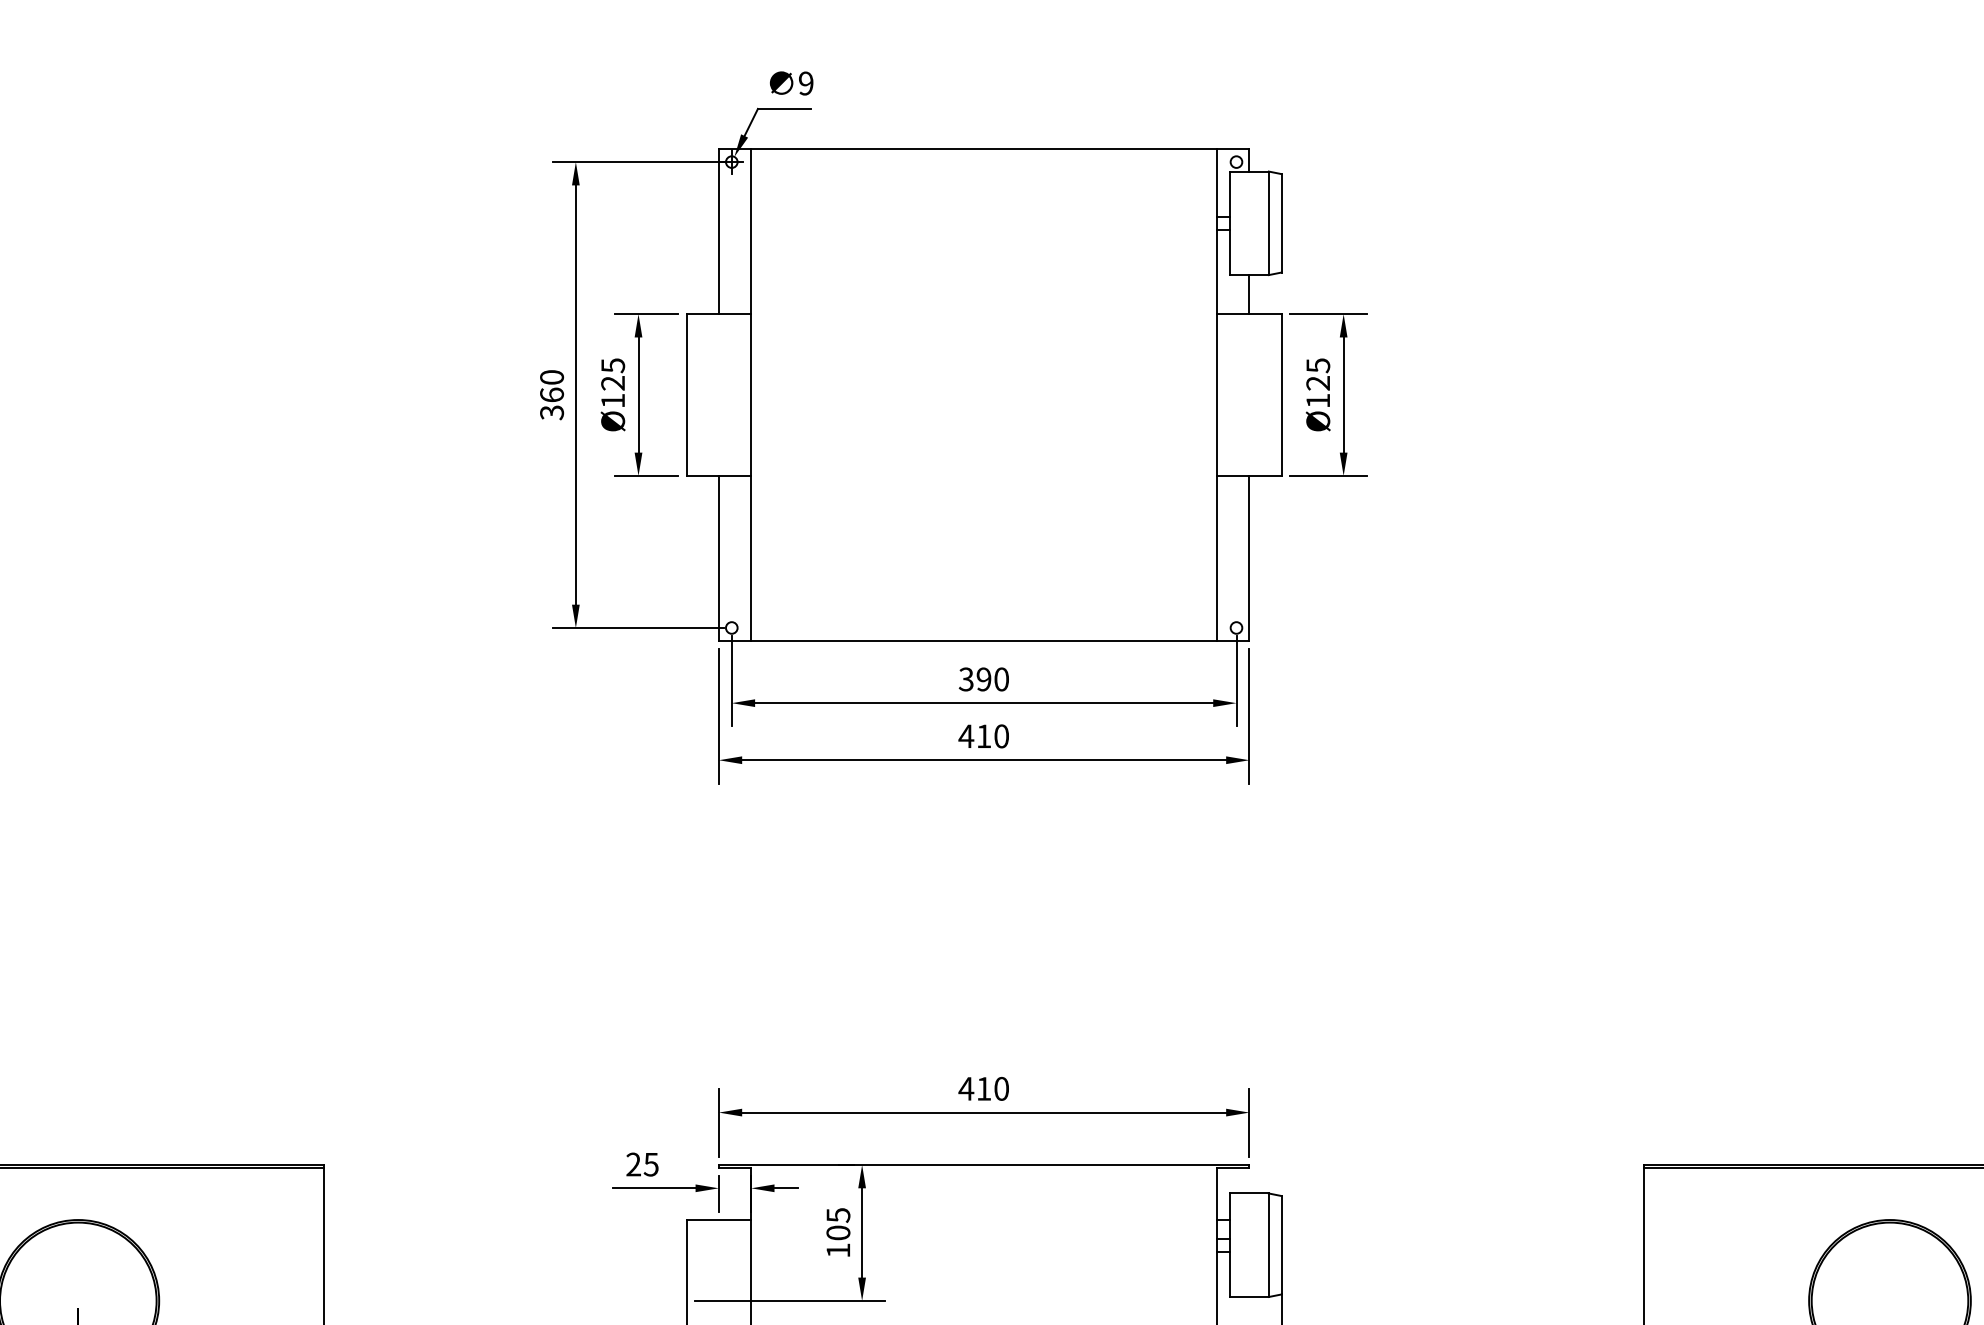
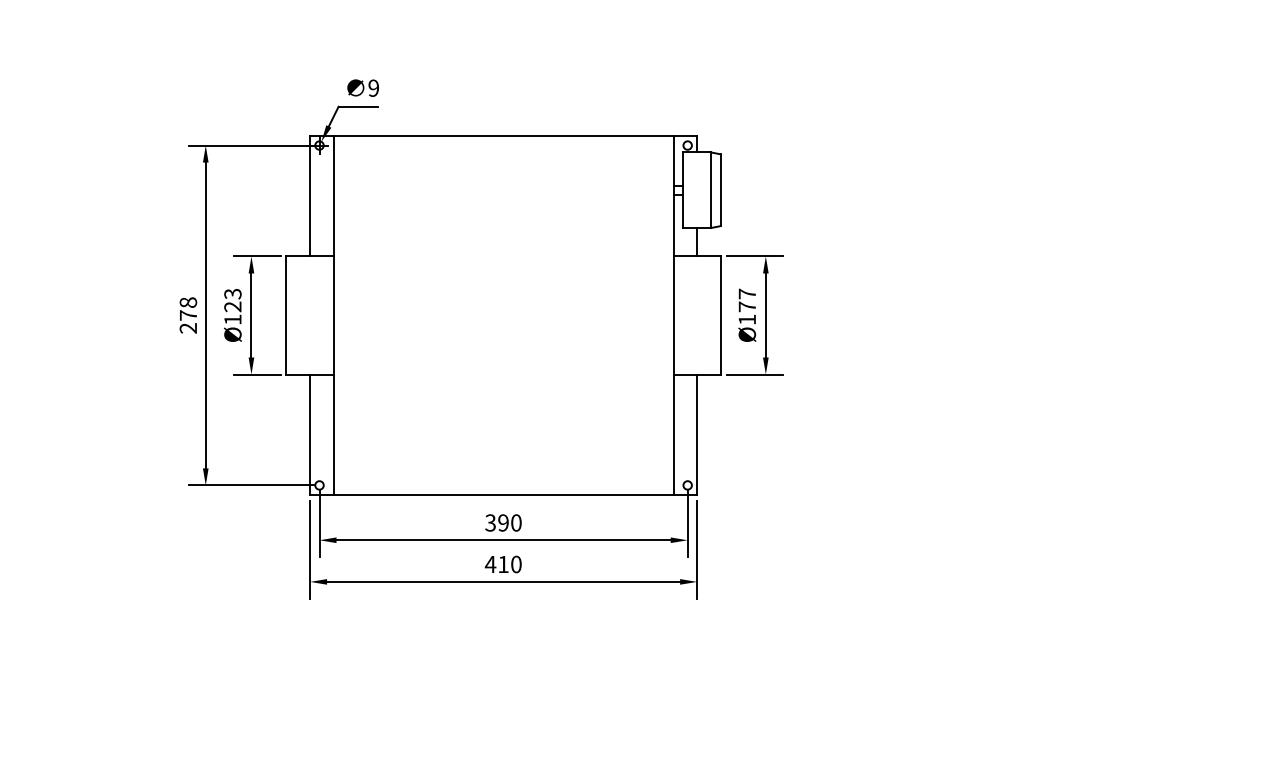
text: (612, 365) -> (232, 293), Ø125 -> Ø123
text: (1318, 374) -> (747, 300), Ø125 -> Ø177
text: (552, 395) -> (188, 315), 360 -> 278

